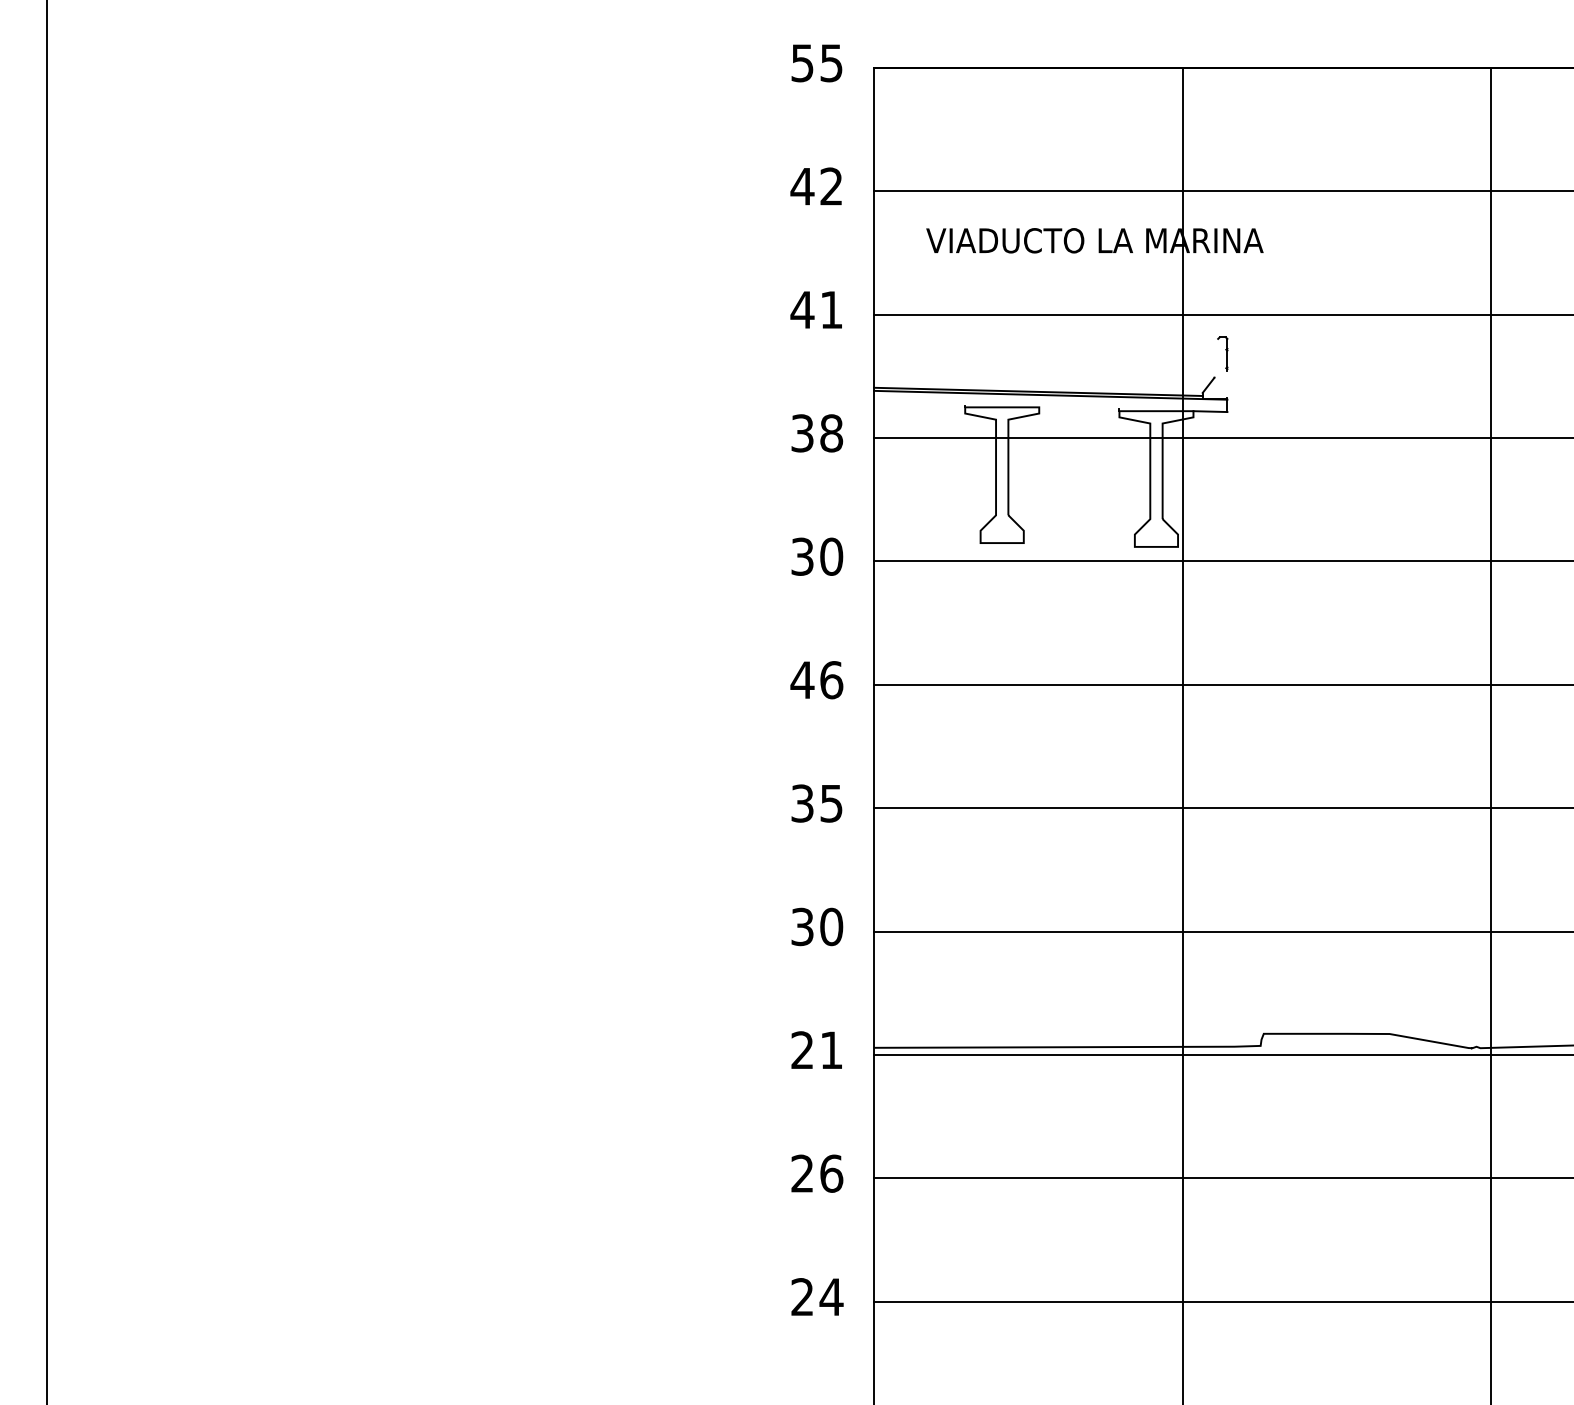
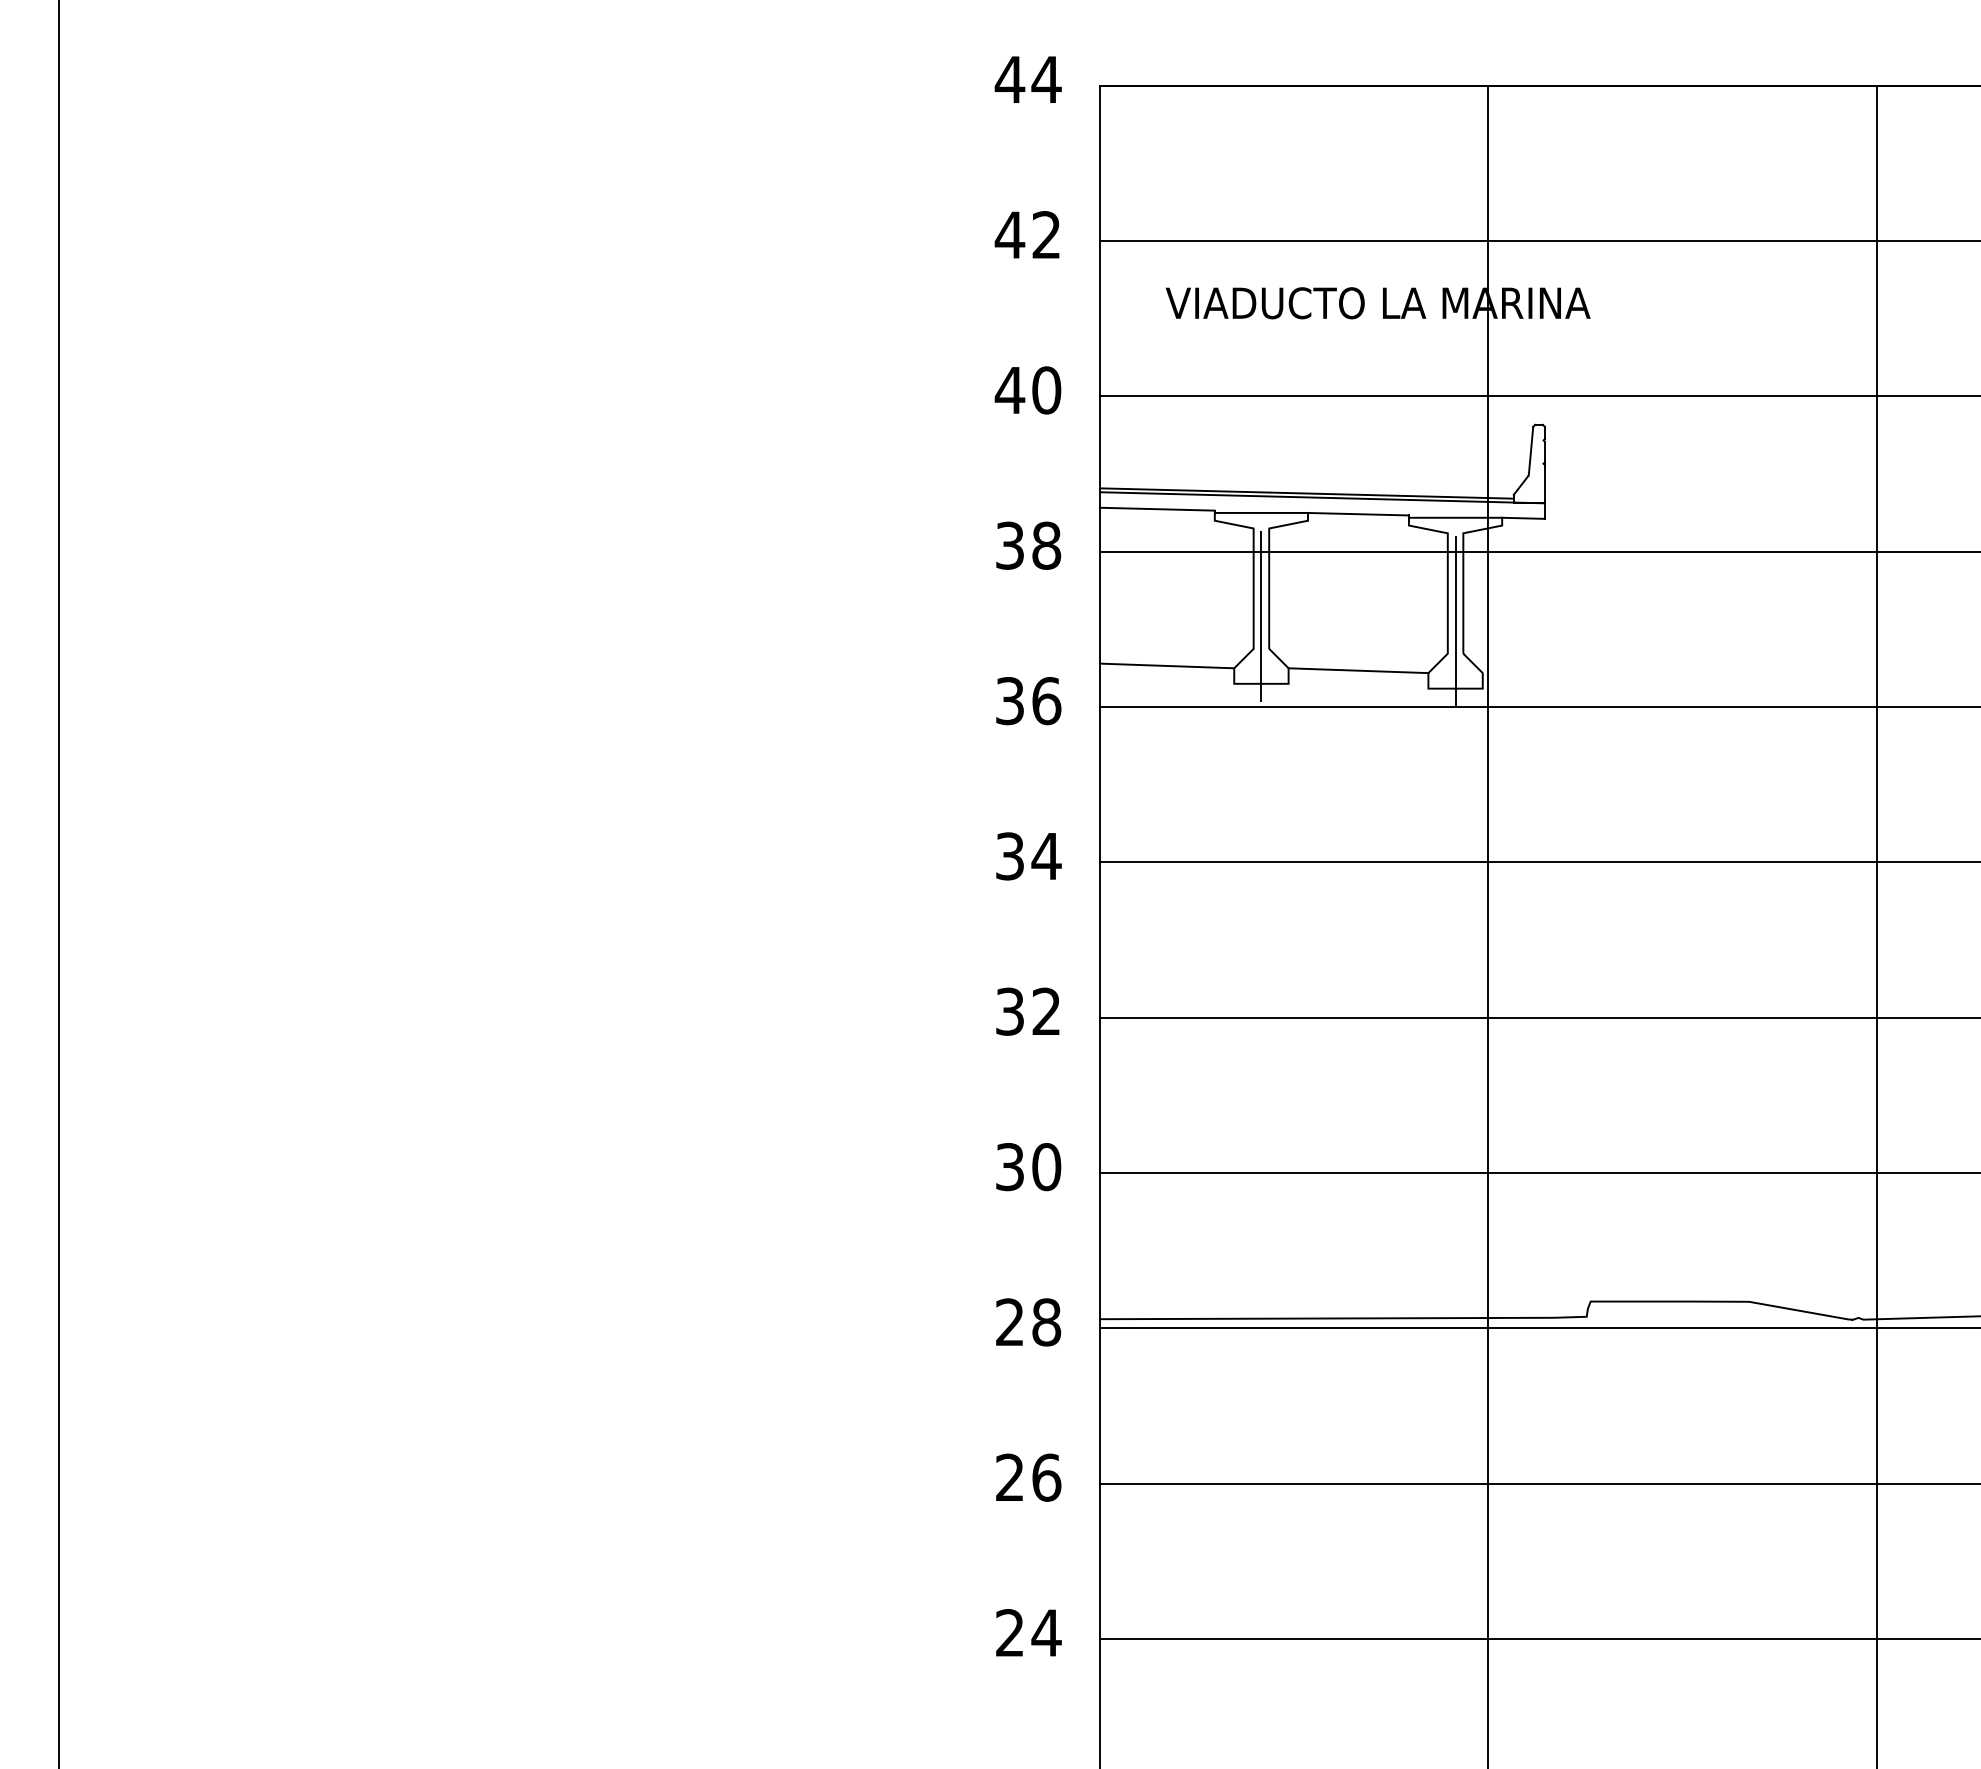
text: (816, 63) -> (1027, 79), 55 -> 44
text: (831, 310) -> (1046, 390), 41 -> 40
line: (1215, 357) -> (1530, 450), added
line: (1227, 383) -> (1544, 482), added
line: (919, 403) -> (1157, 508), added
line: (1079, 407) -> (1358, 513), added
line: (1002, 489) -> (1261, 616), added
line: (1156, 493) -> (1455, 621), added
line: (927, 528) -> (1167, 665), added
line: (1079, 532) -> (1358, 670), added
text: (831, 557) -> (1046, 701), 30 -> 36
text: (816, 680) -> (1027, 856), 46 -> 34
text: (830, 803) -> (1045, 1011), 35 -> 32
text: (831, 1050) -> (1046, 1322), 21 -> 28

